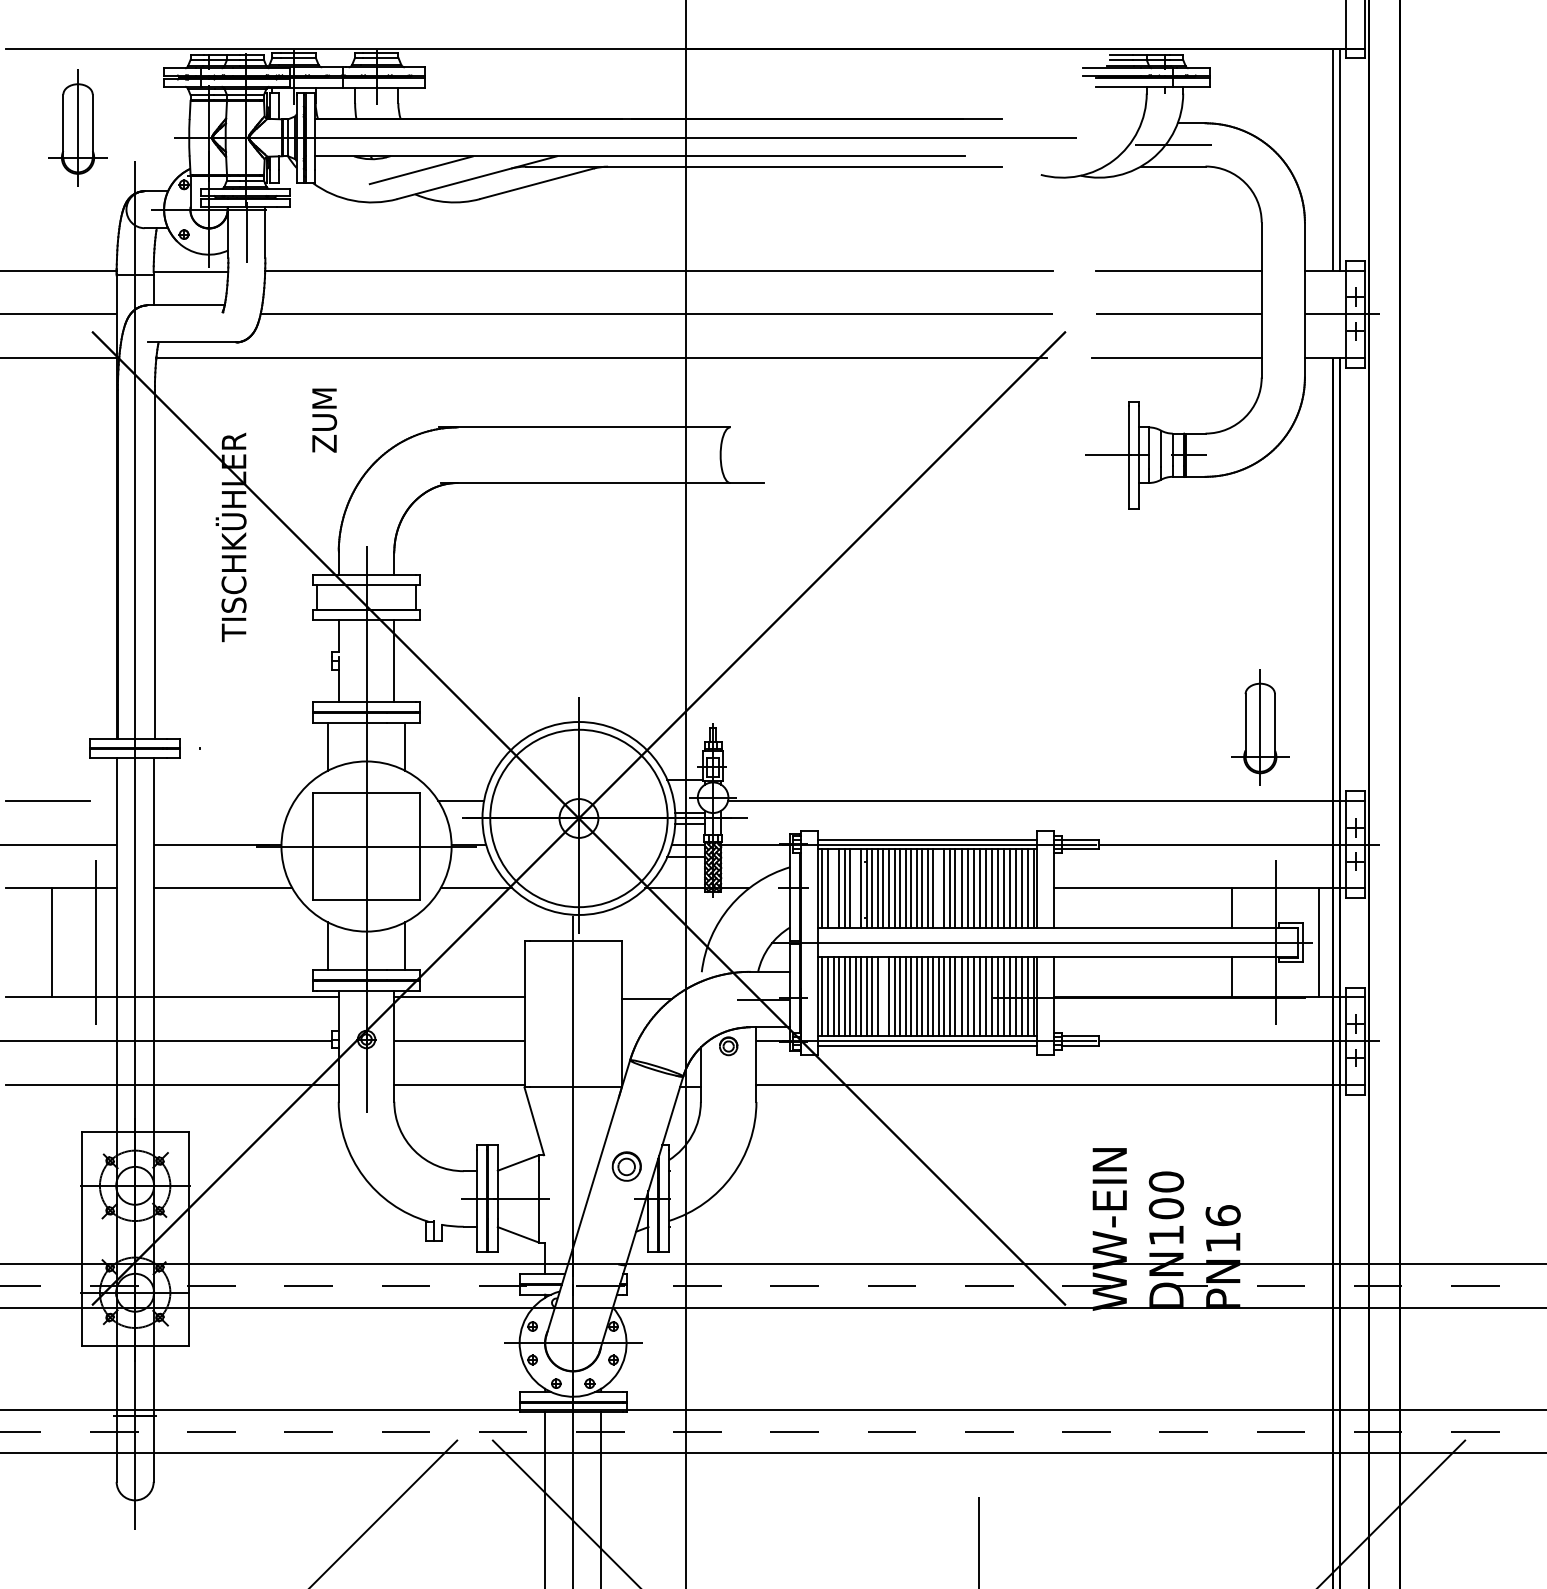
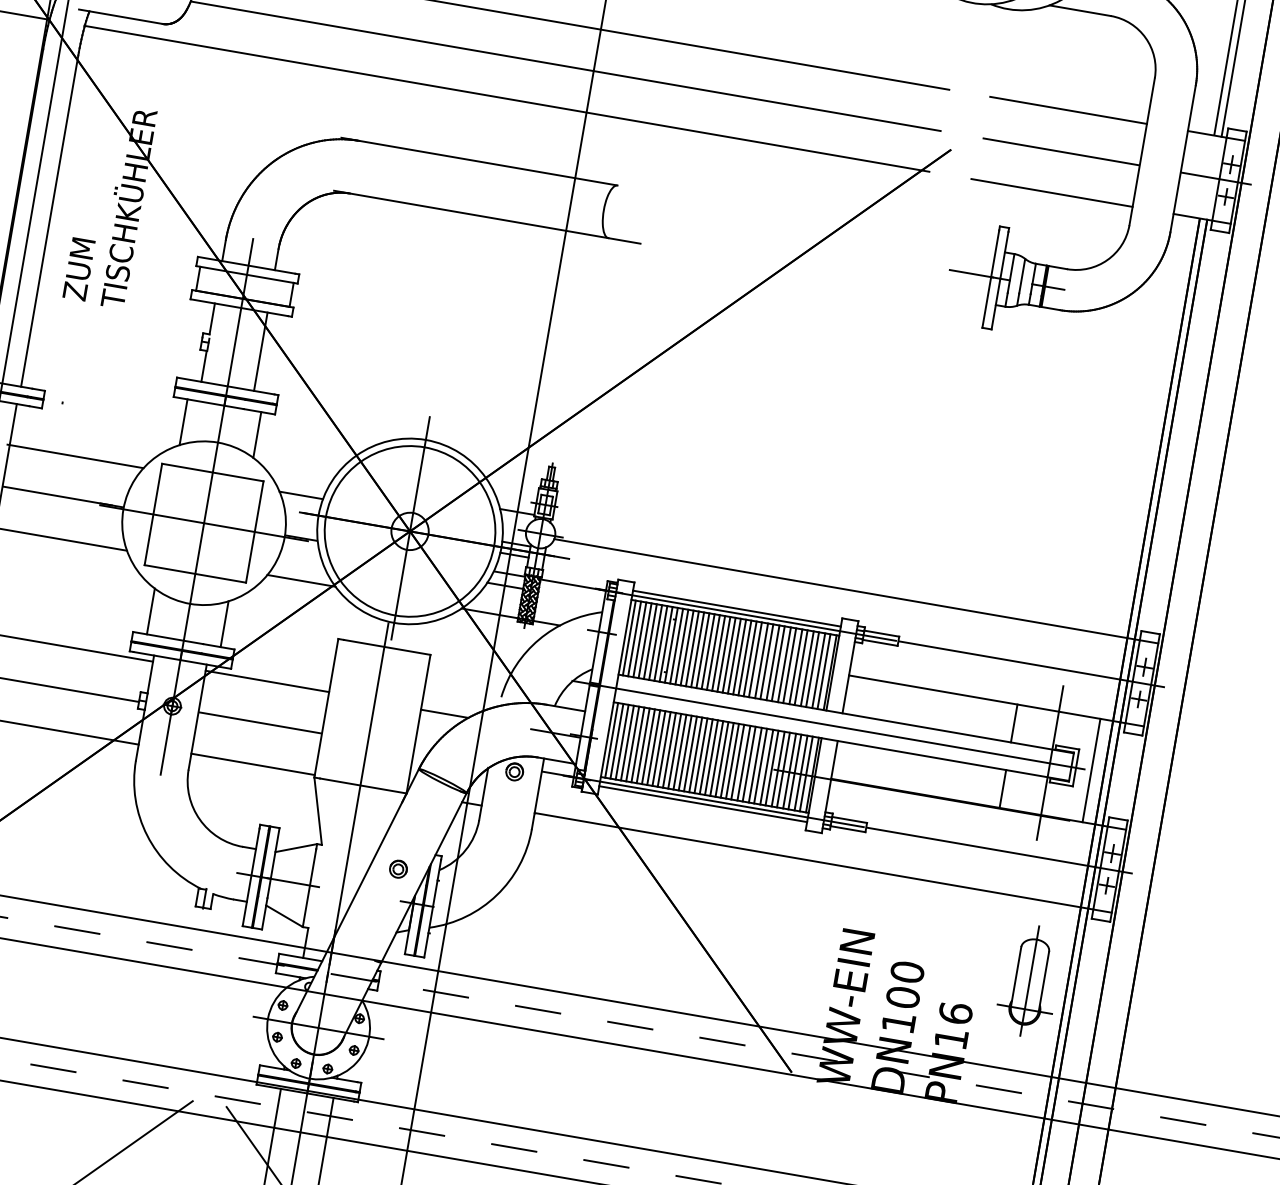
text: (324, 420) -> (79, 269), moved
part: (1260, 727) -> (1029, 981), moved
line: (222, 800) -> (75, 456), added
line: (833, 888) -> (639, 639), added
line: (855, 888) -> (660, 643), added
line: (938, 888) -> (739, 656), added
line: (883, 996) -> (669, 750), added
part: (626, 1166) -> (398, 869), size x0.62

